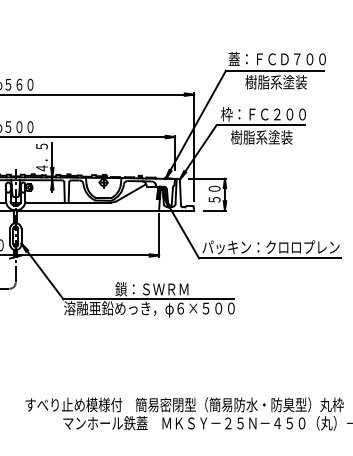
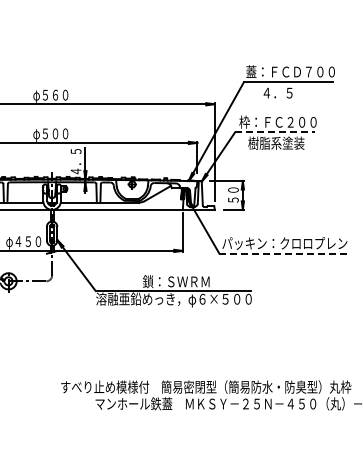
text: (276, 81) -> (289, 92), 樹脂系塗装 -> ４．５
line: (260, 125) -> (275, 132), solid -> dashed
line: (270, 258) -> (284, 253), solid -> dashed

